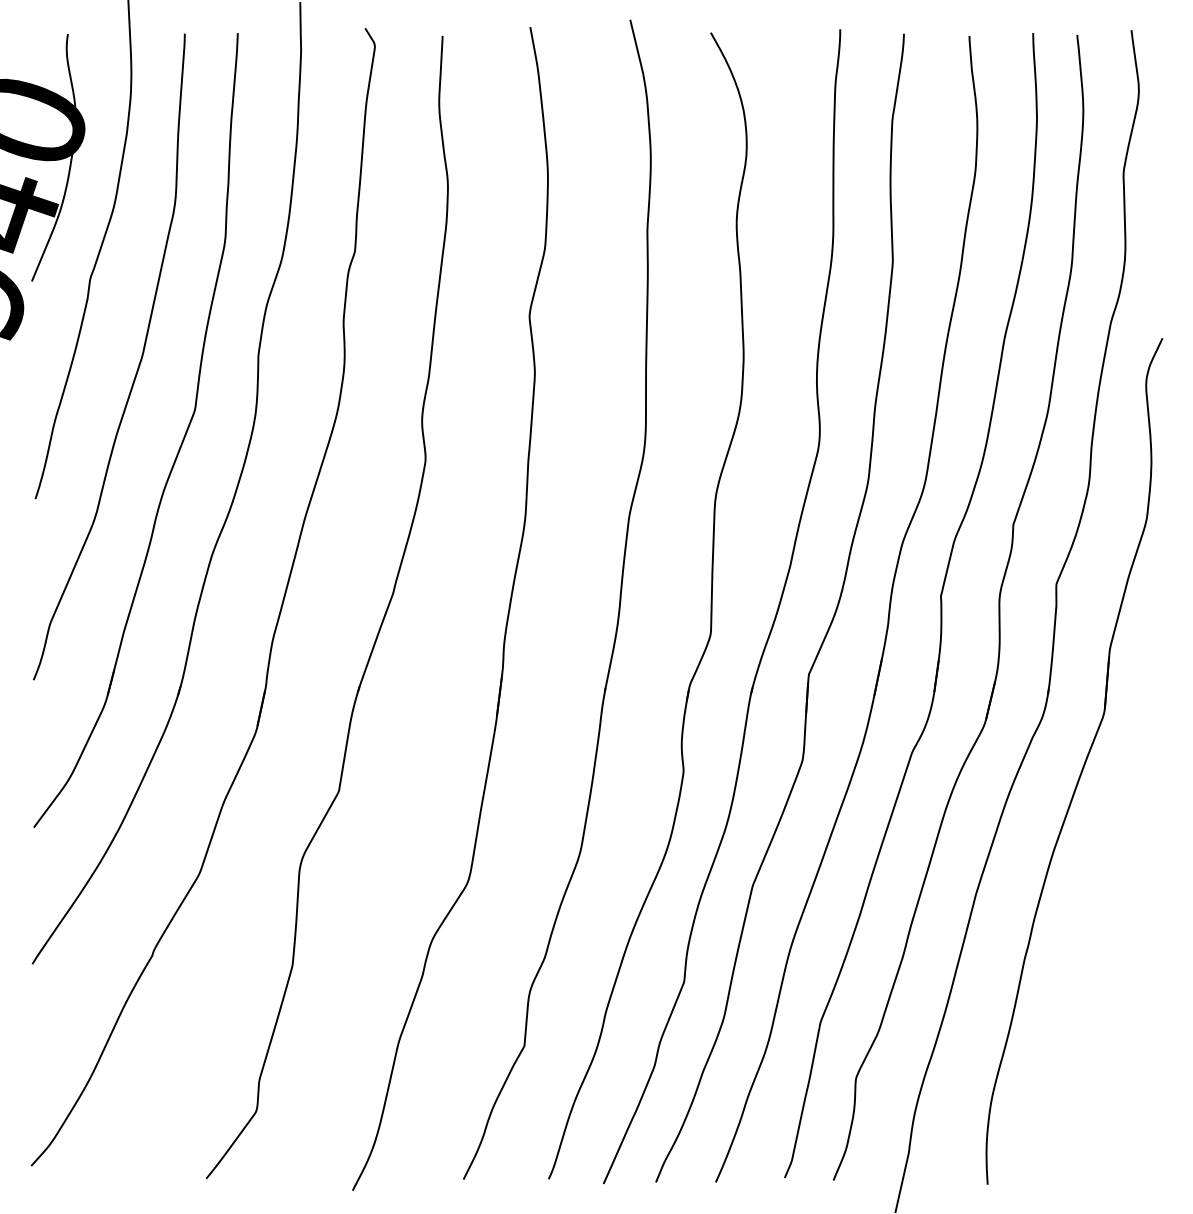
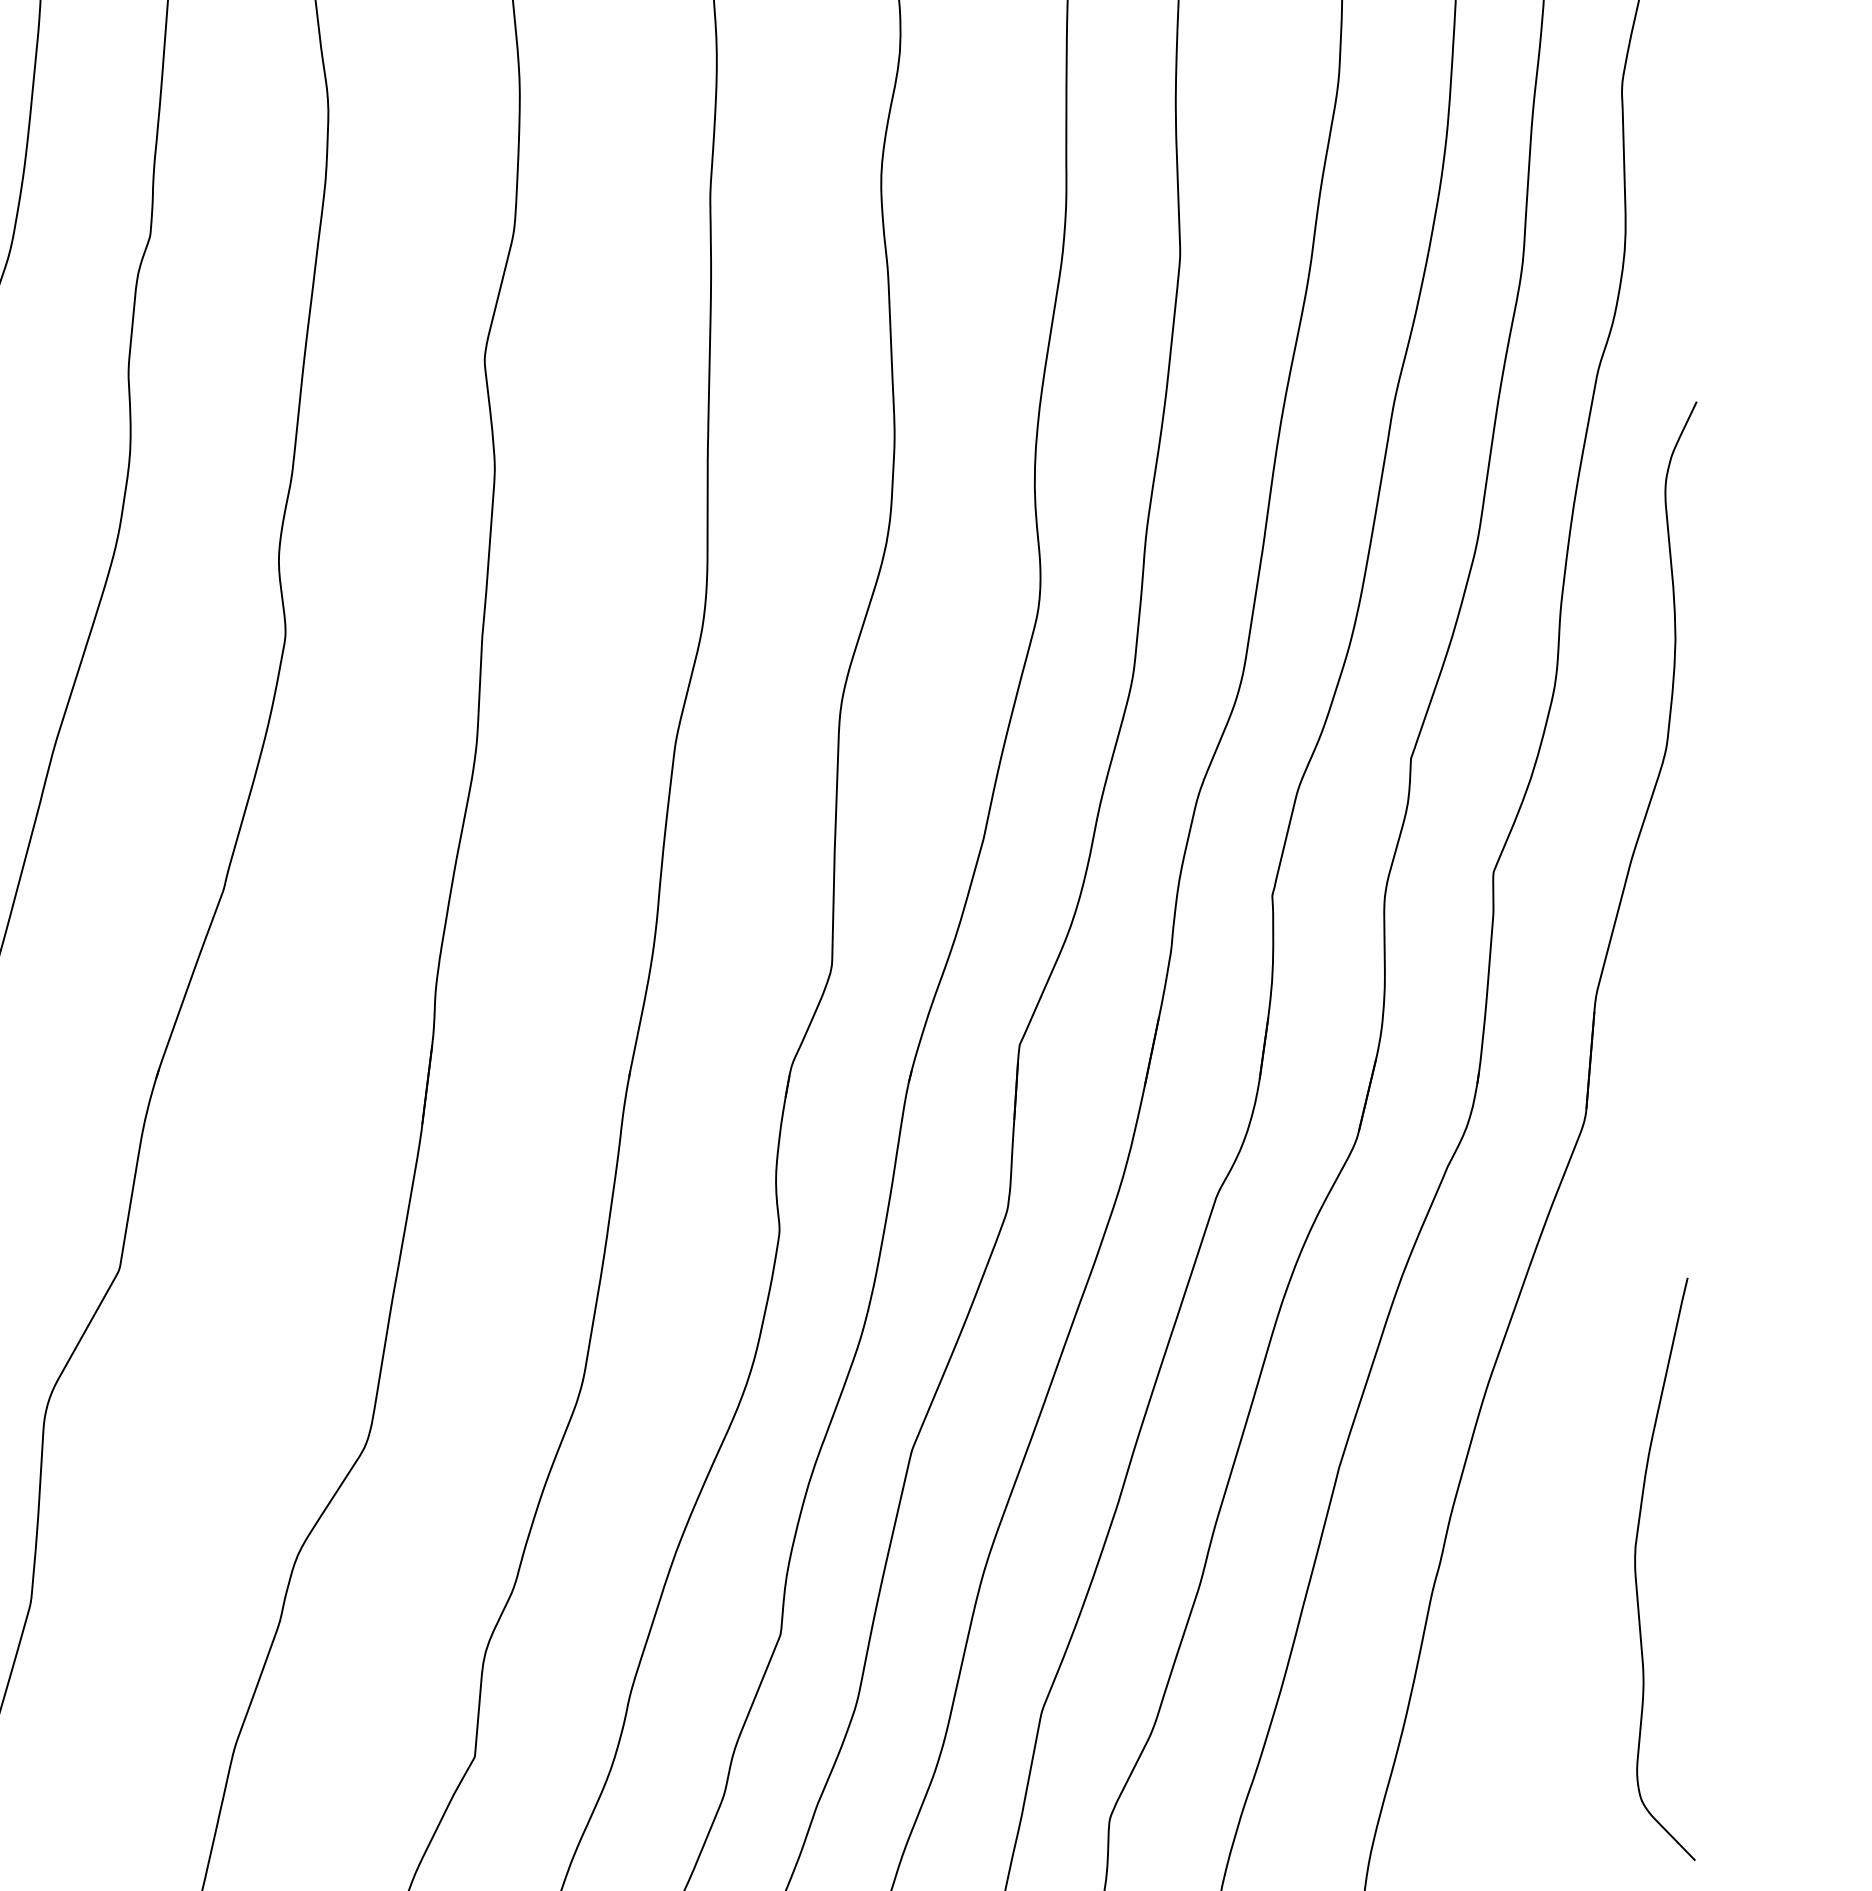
curve: (1131, 947) -> (1637, 1568), added

